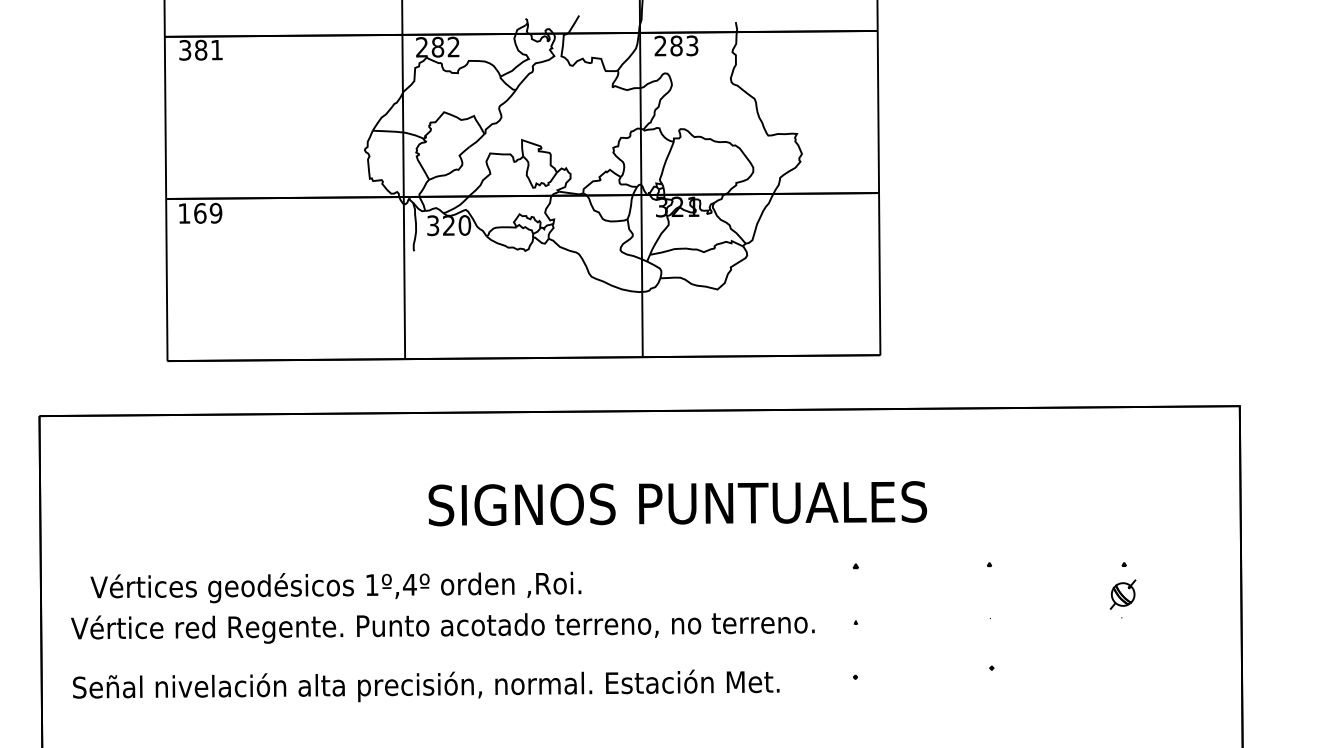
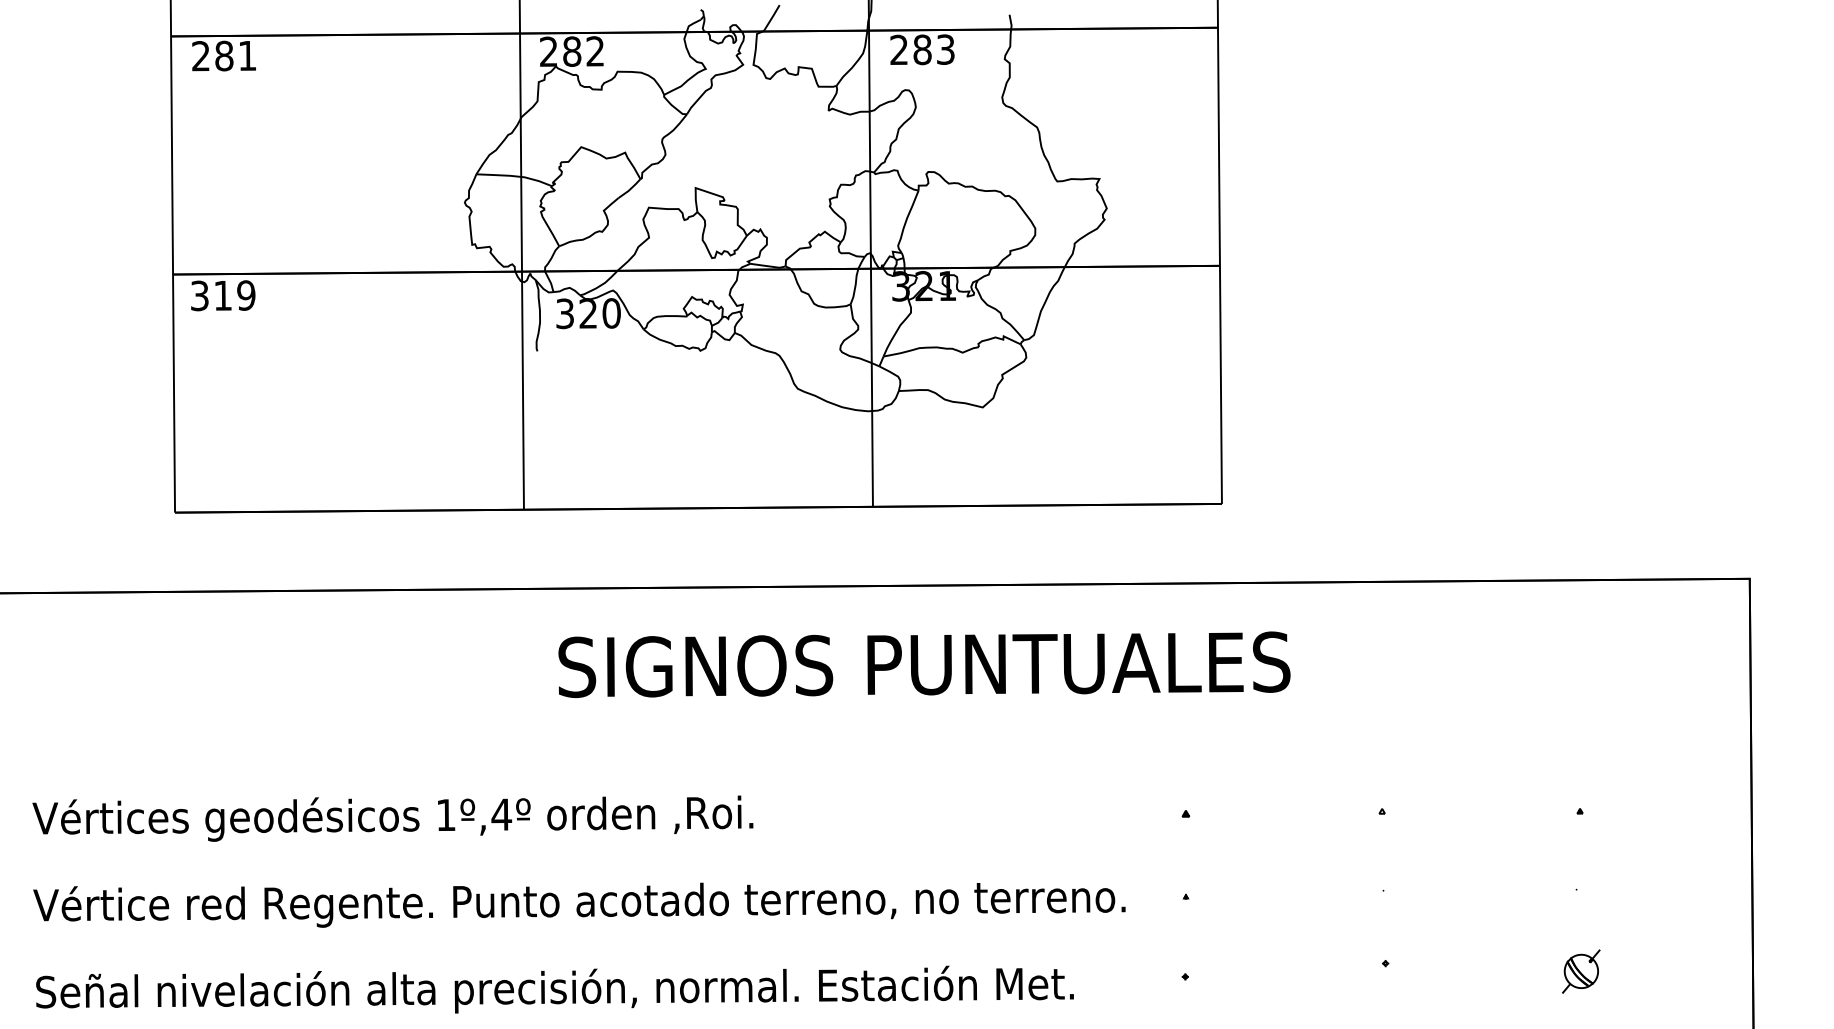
text: (185, 50) -> (201, 56), 381 -> 281
text: (192, 213) -> (211, 295), 169 -> 319
text: (677, 503) -> (923, 664), moved
text: (335, 587) -> (392, 818), moved
part: (1122, 594) -> (1580, 971), moved

